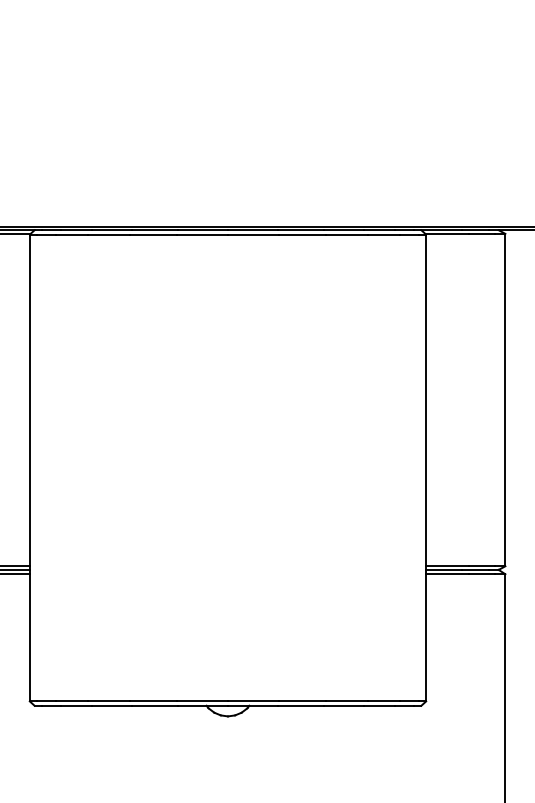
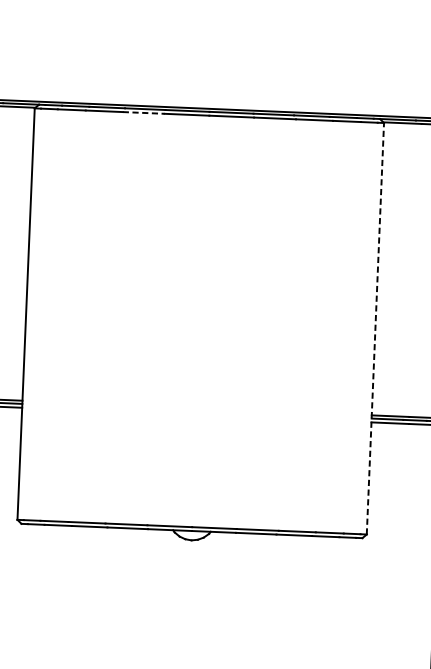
line: (153, 234) -> (143, 112), solid -> dashed
line: (426, 467) -> (375, 328), solid -> dashed

